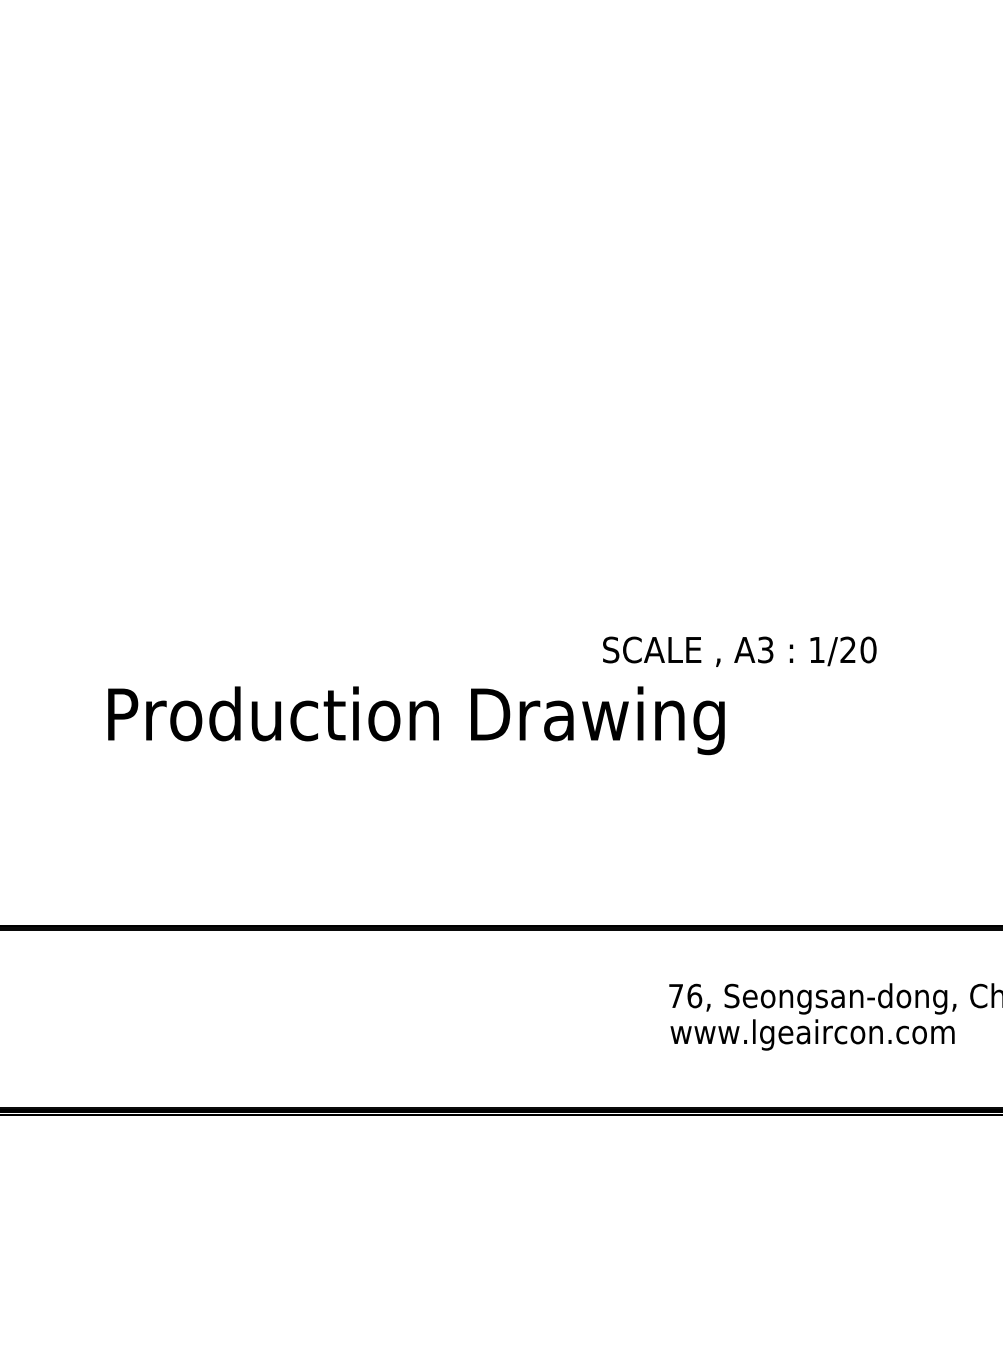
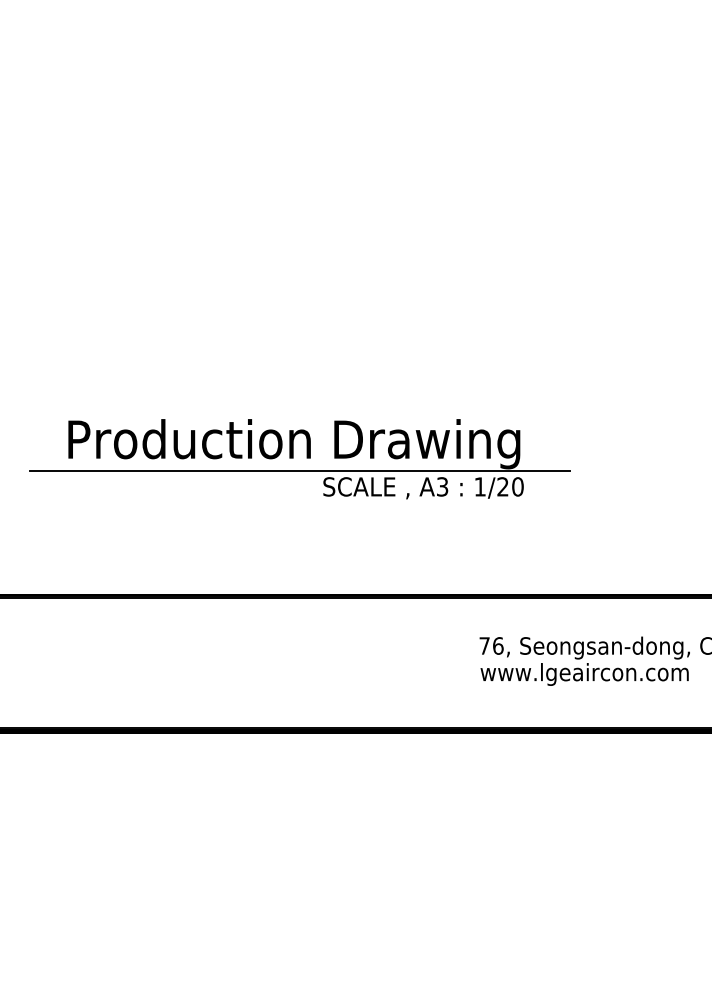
text: (739, 651) -> (423, 488), moved
line: (424, 756) -> (300, 470), added

